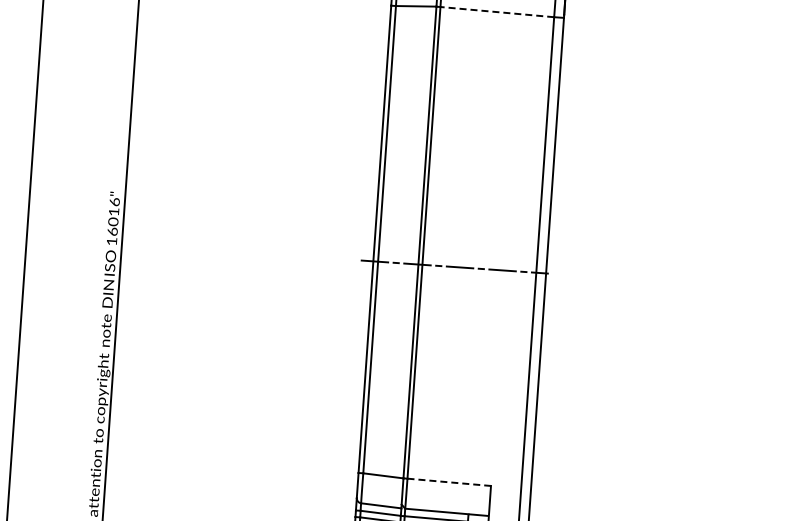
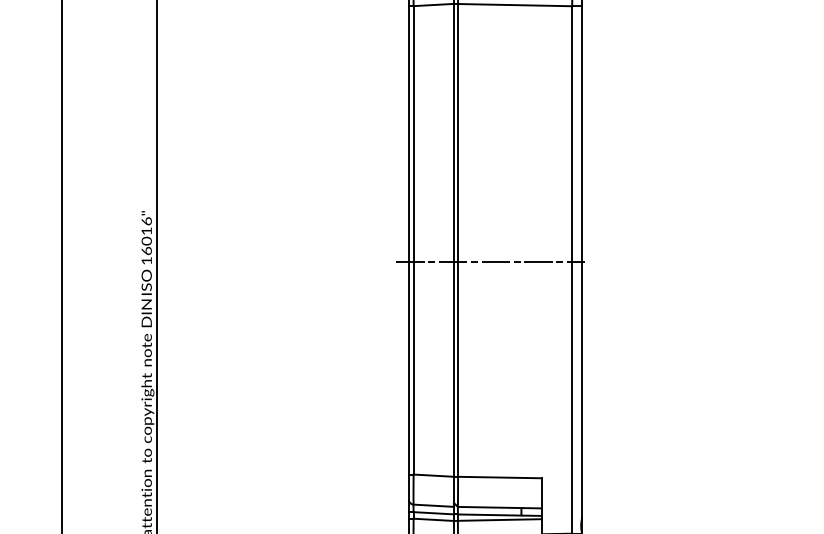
line: (496, 12) -> (514, 5), dashed -> solid
line: (448, 482) -> (499, 477), dashed -> solid

